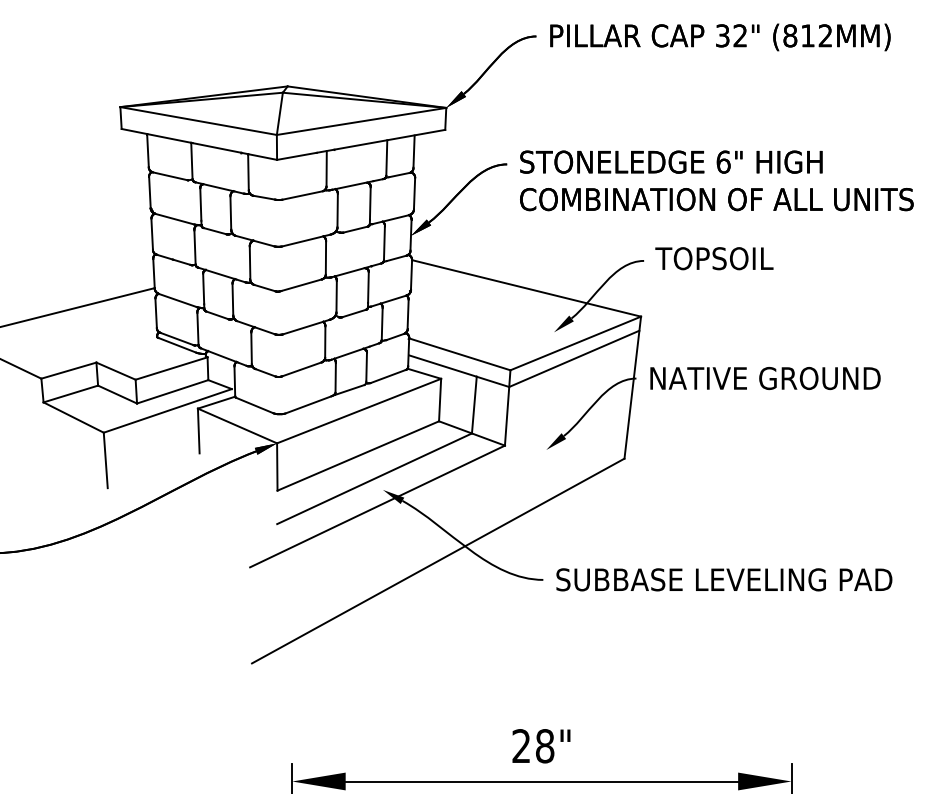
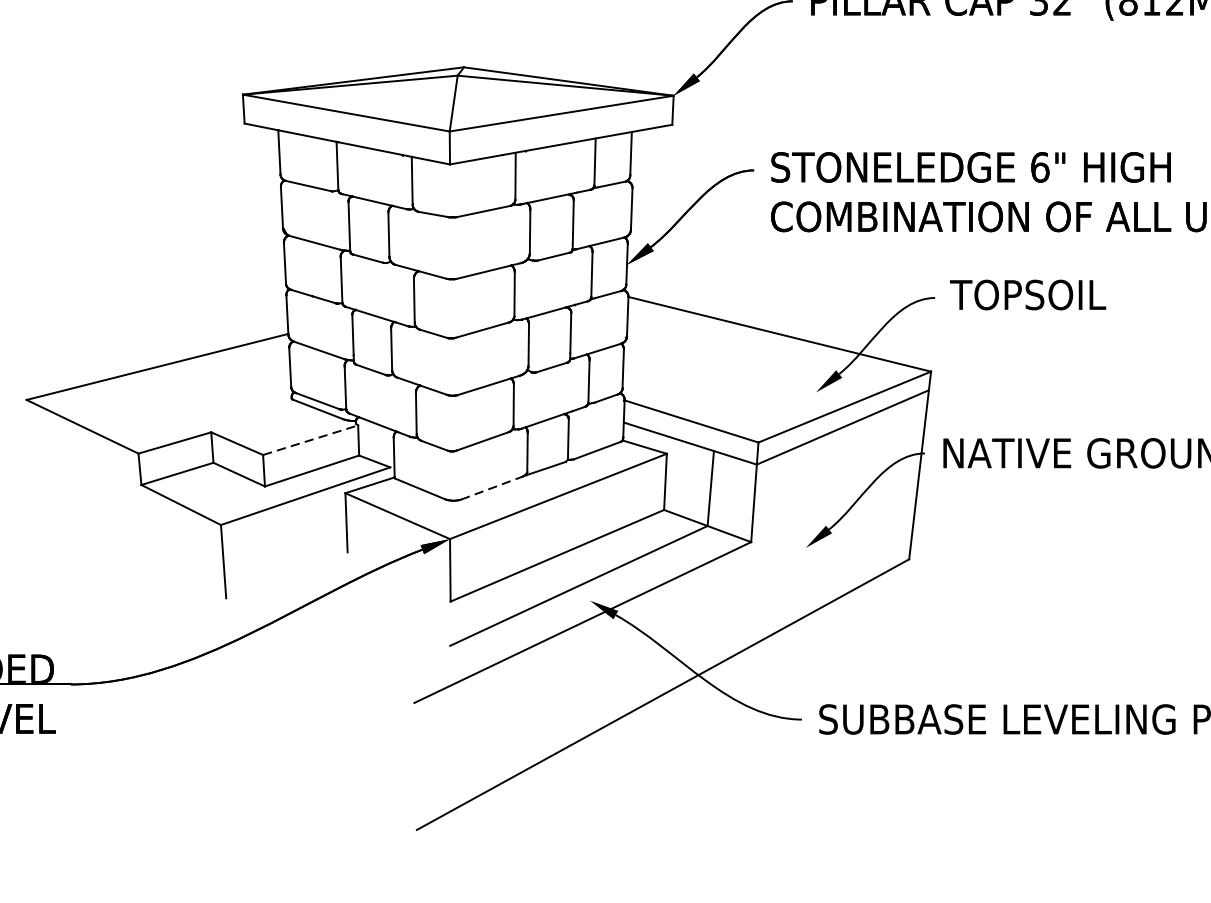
line: (171, 368) -> (310, 440), solid -> dashed
line: (308, 404) -> (491, 487), solid -> dashed

